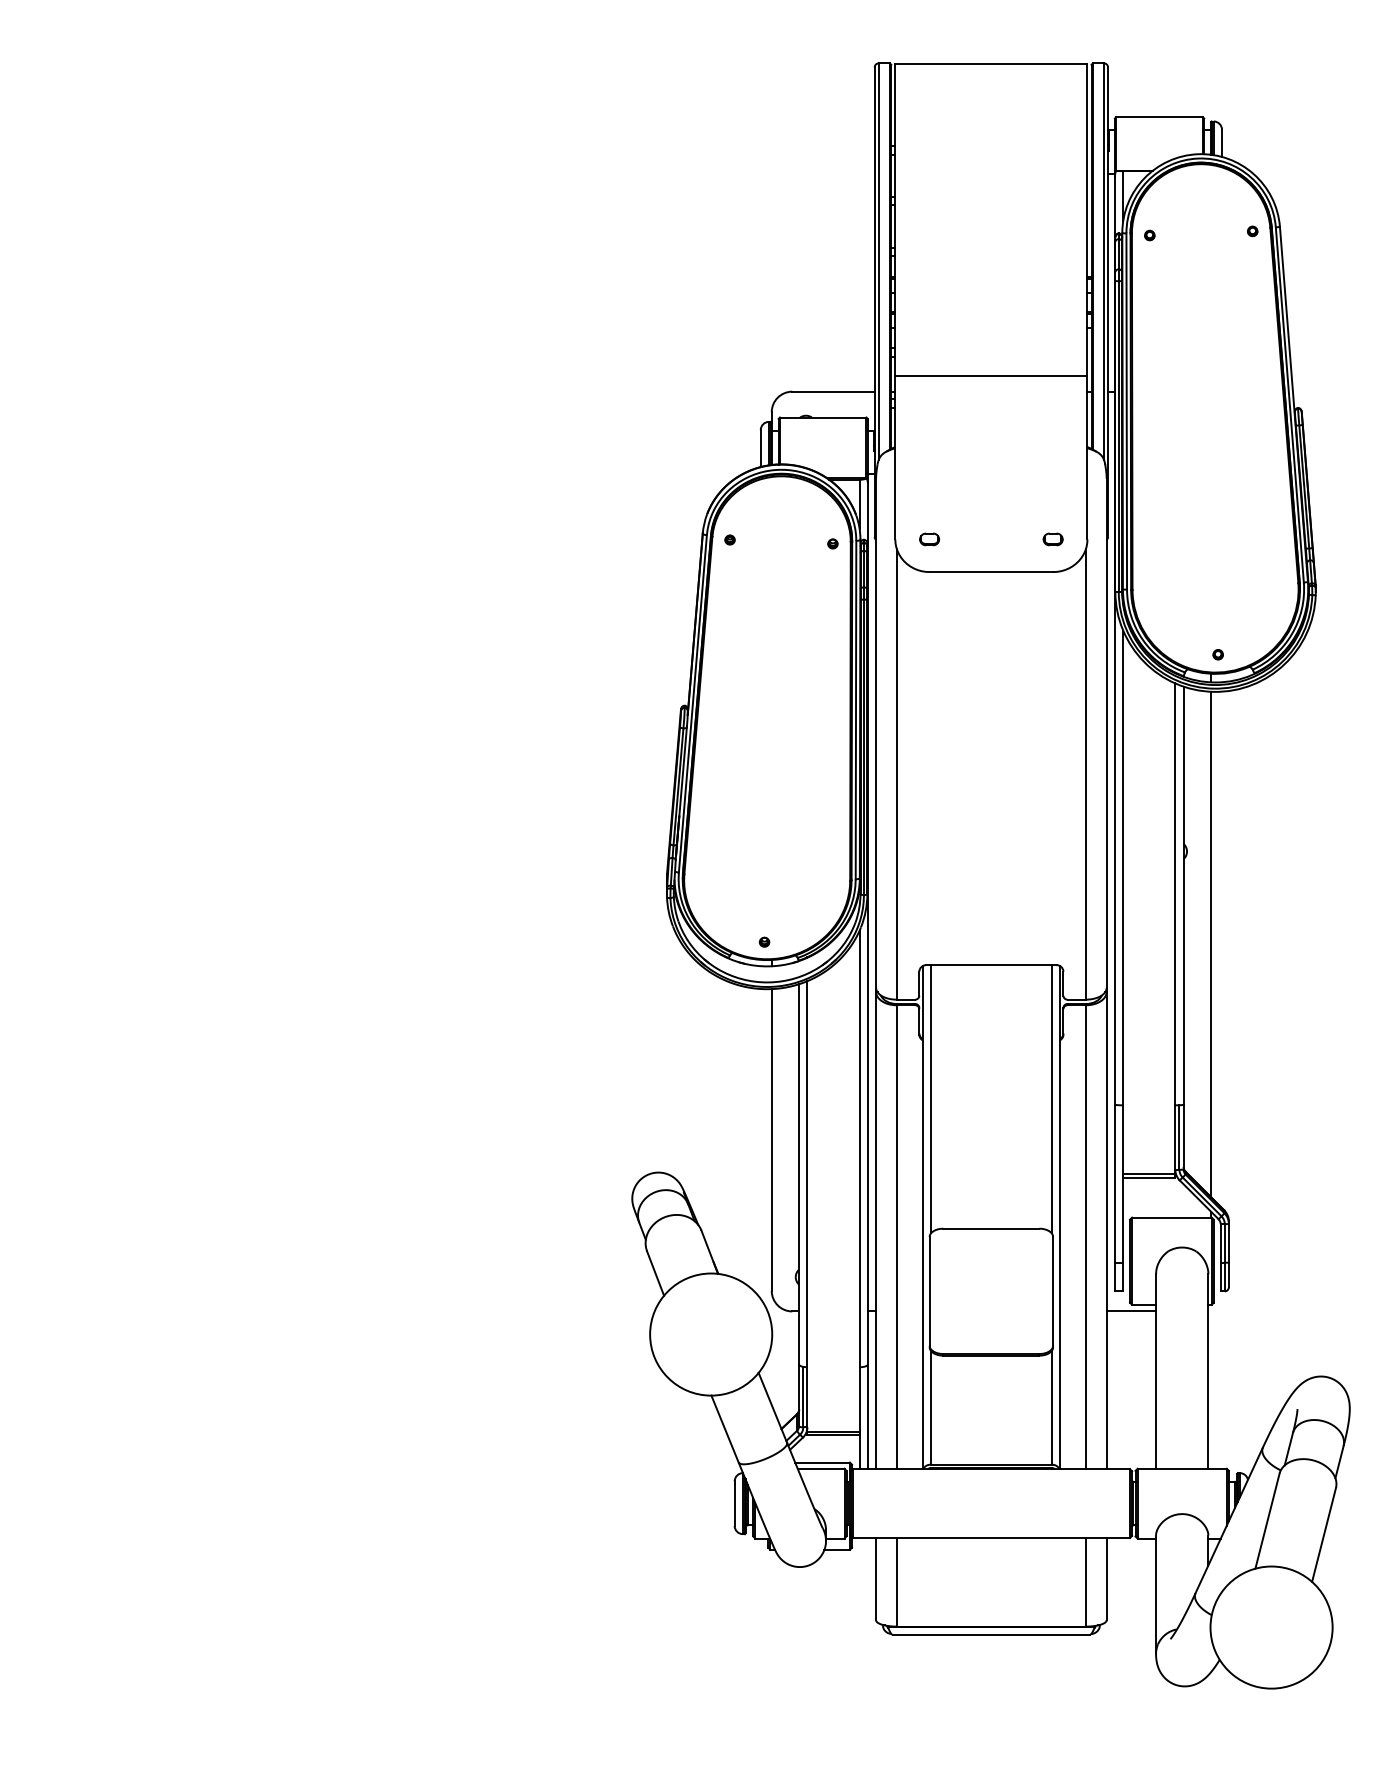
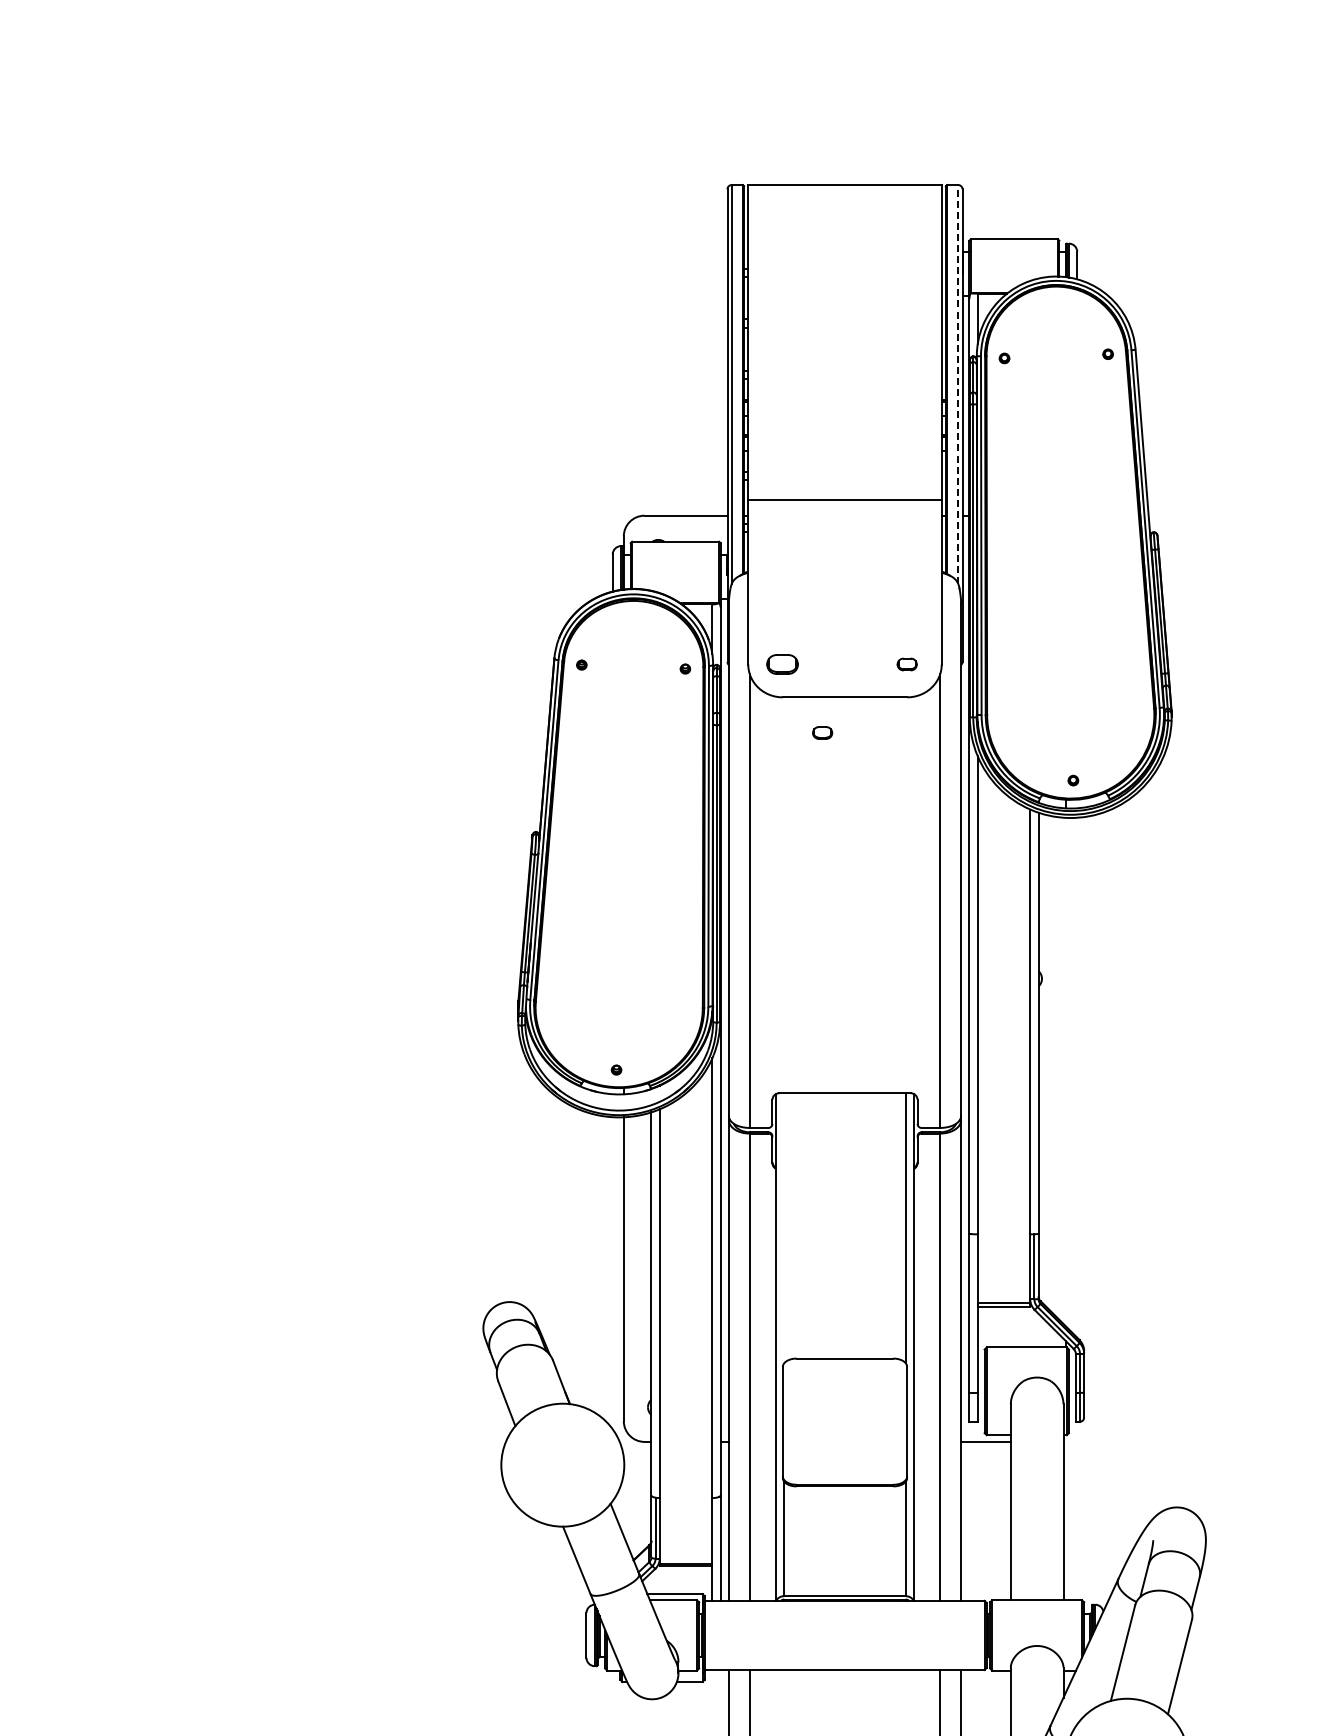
line: (1103, 261) -> (957, 384), solid -> dashed
part: (929, 539) -> (782, 664), size x1.6
part: (968, 607) -> (821, 733), added
line: (1211, 944) -> (1066, 1072), removed
line: (930, 1099) -> (783, 1228), removed

